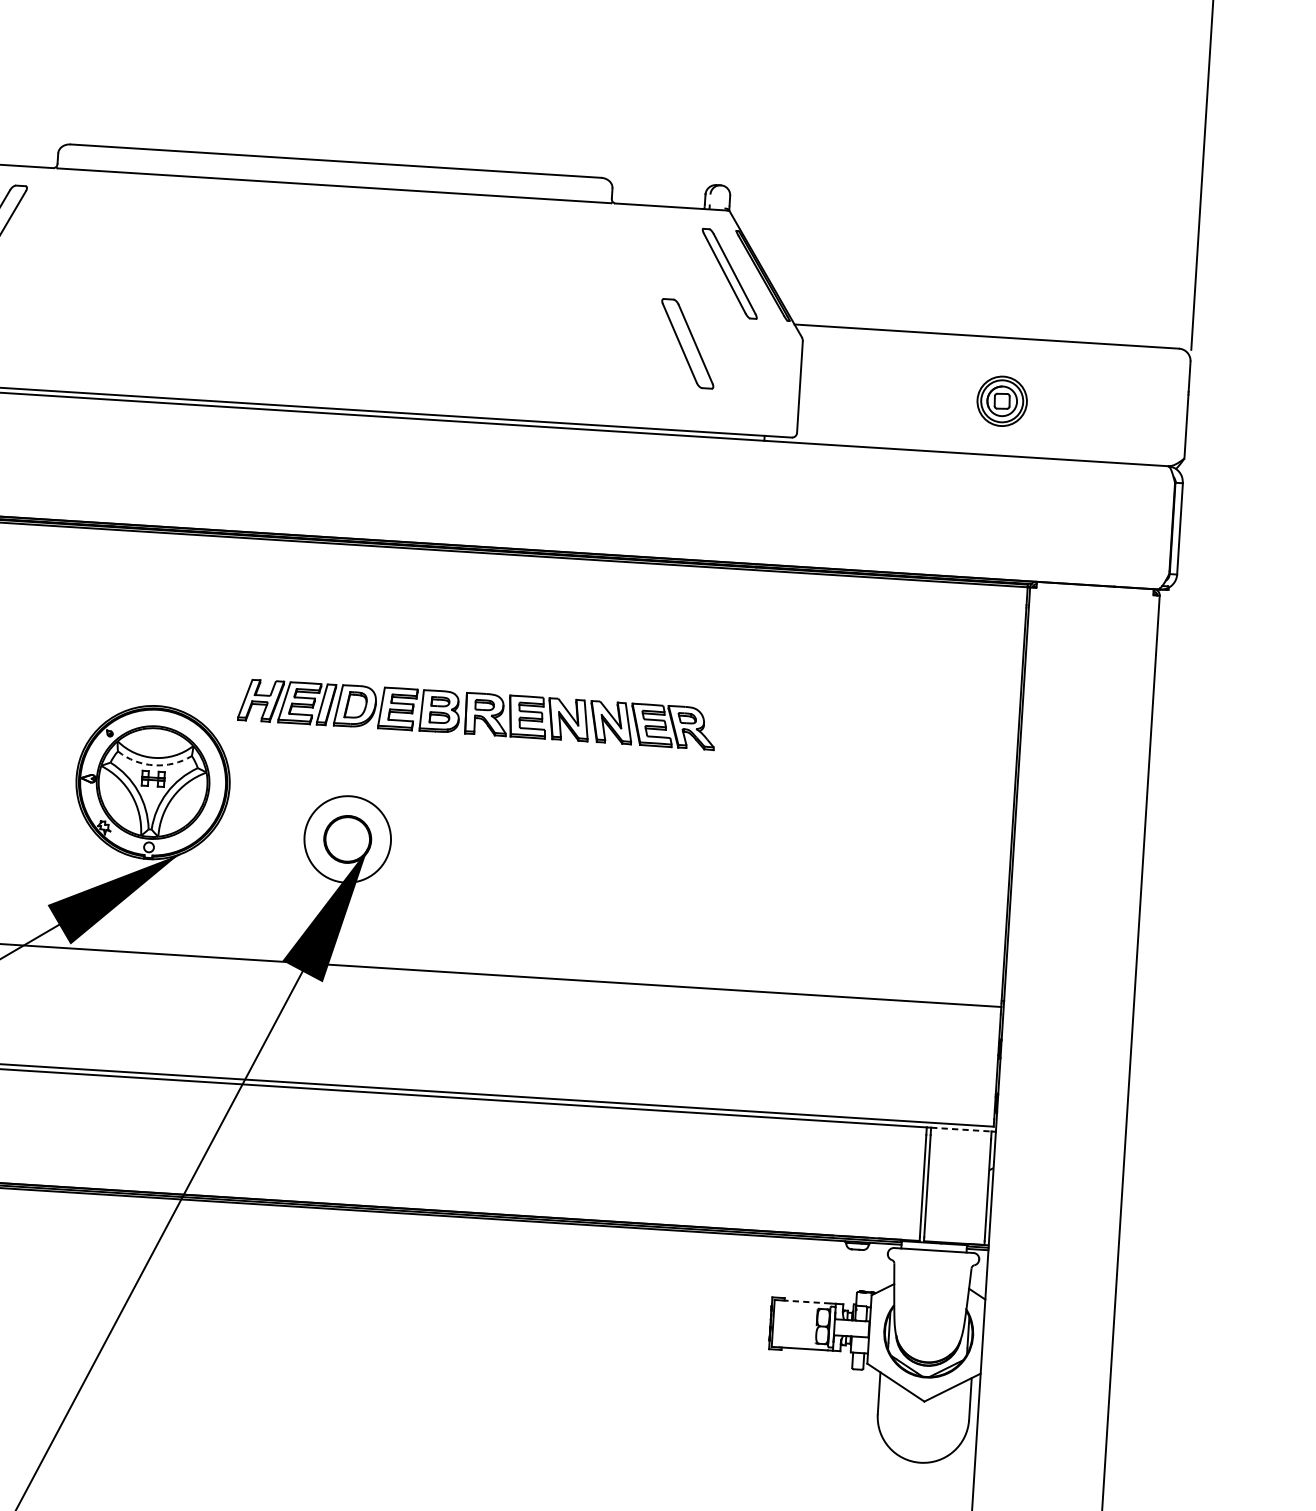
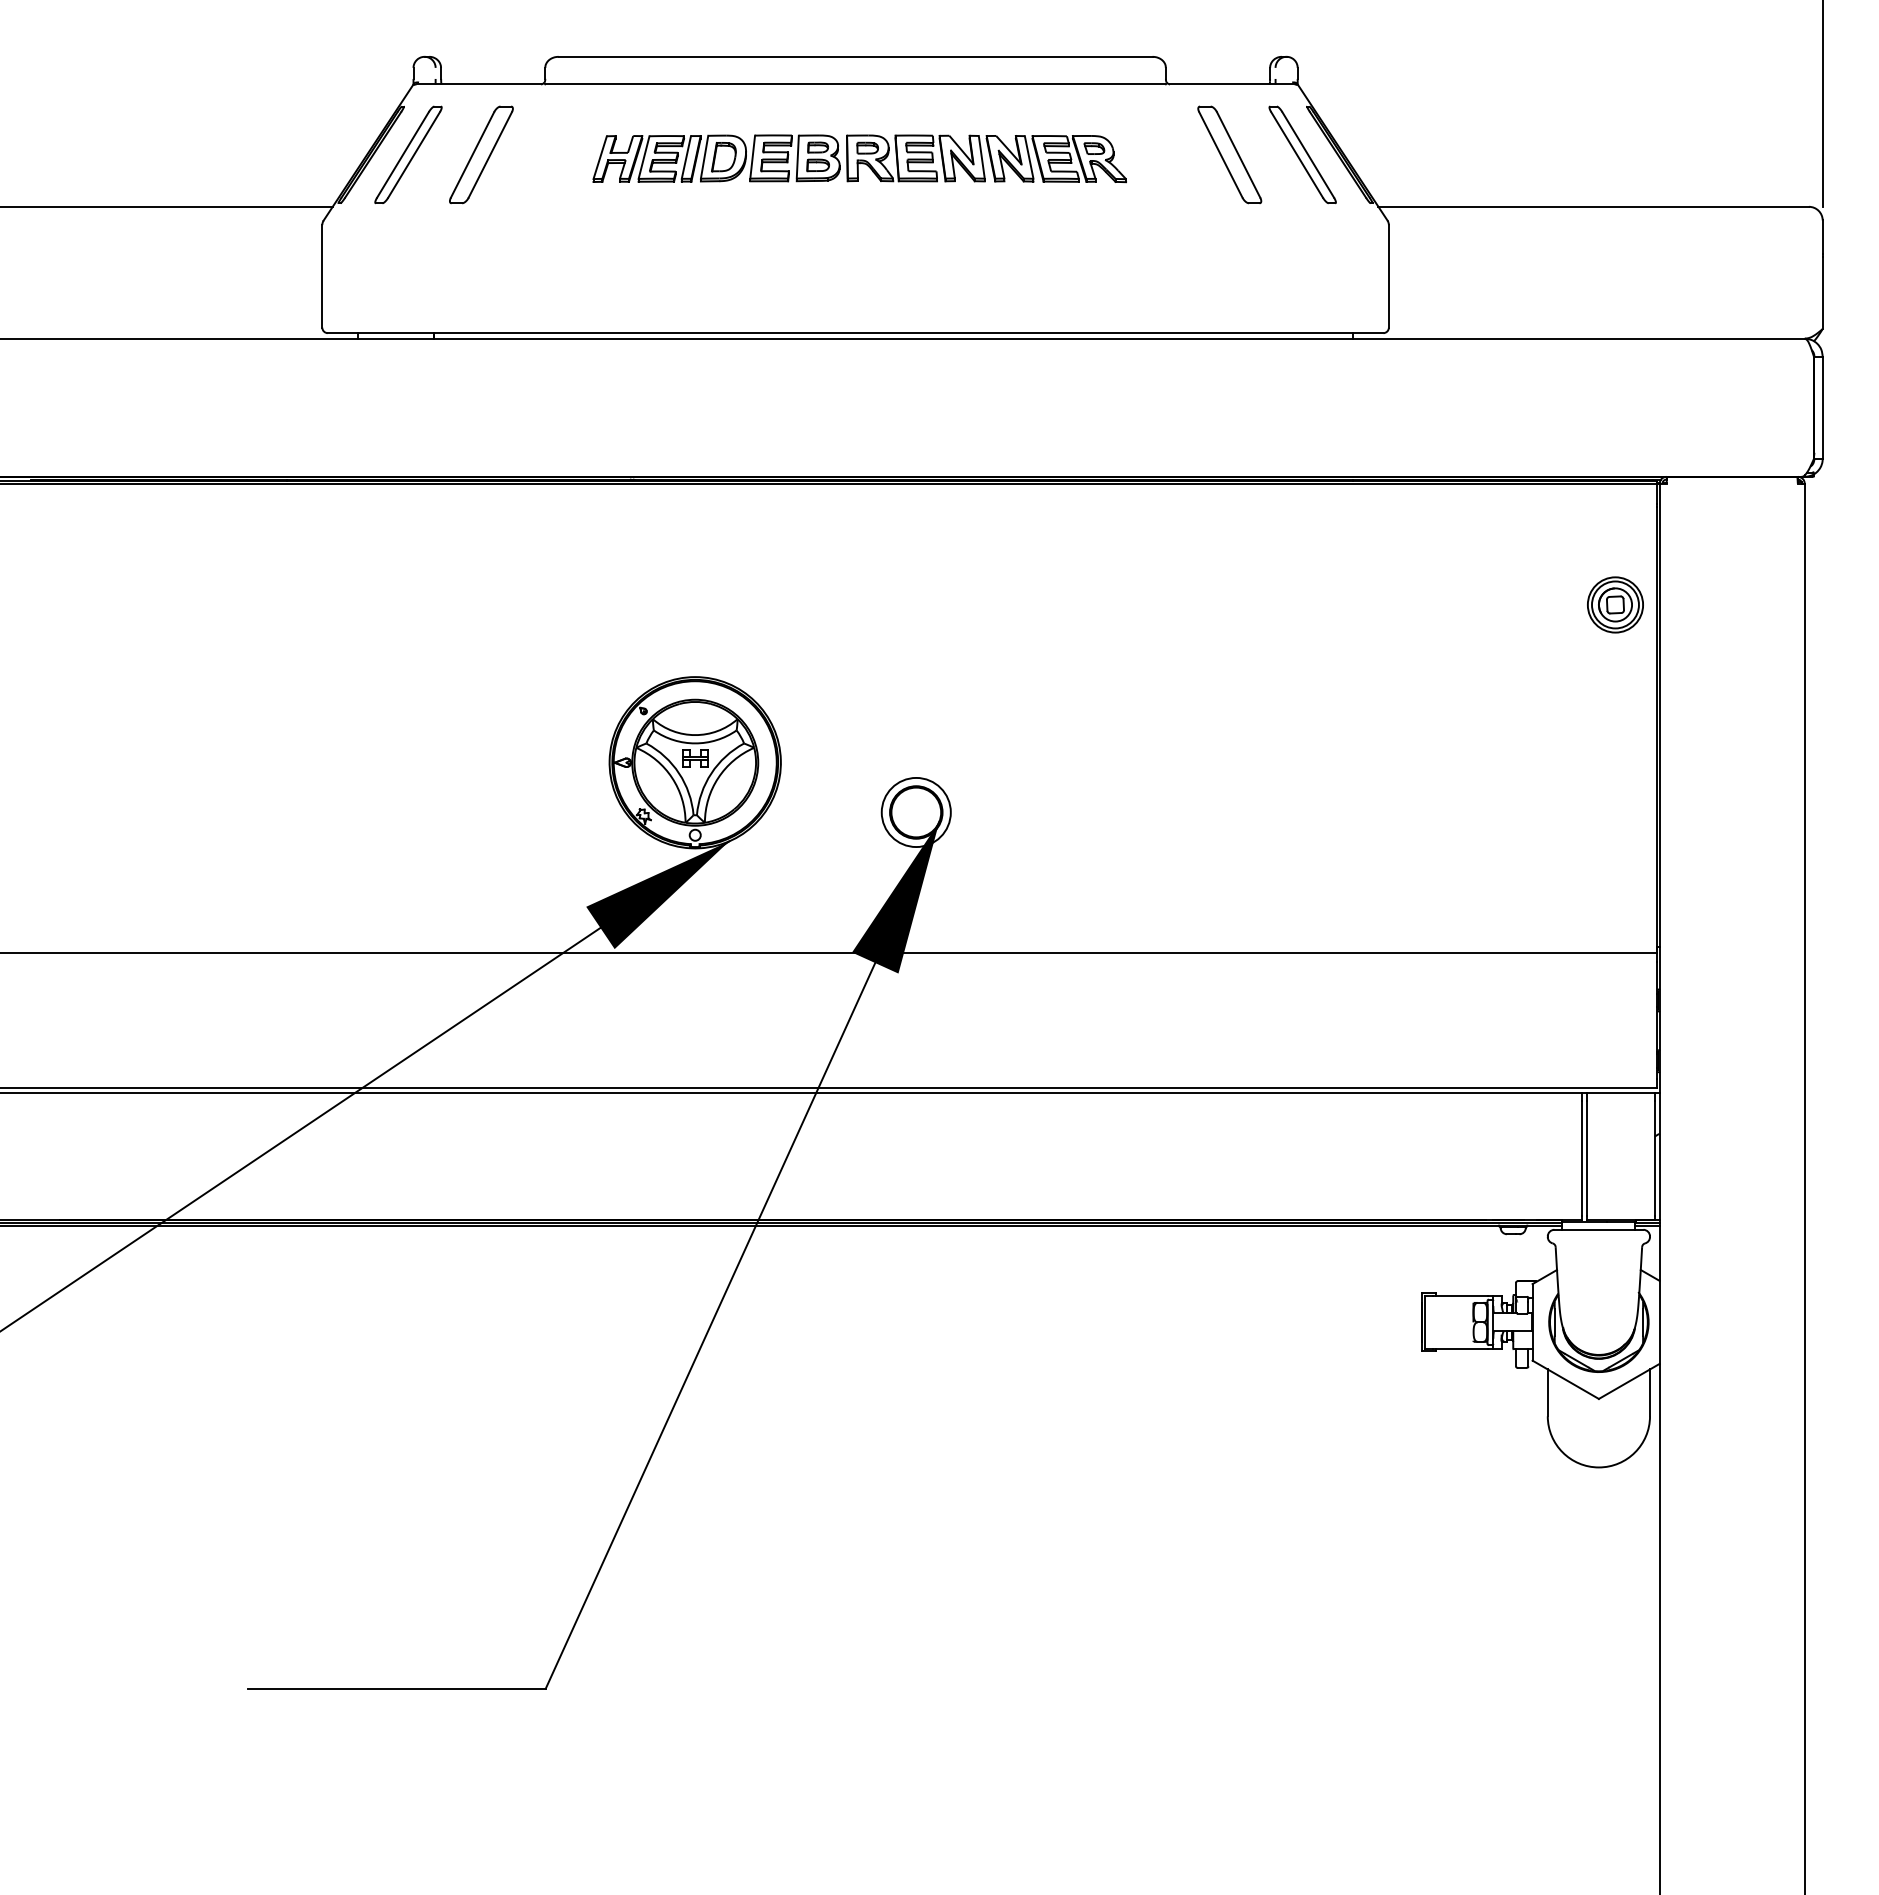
part: (687, 343) -> (1229, 154), moved
part: (1002, 400) -> (1615, 604), moved
part: (476, 713) -> (859, 158), moved
arc: (154, 765) -> (695, 743), dashed -> solid
circle: (347, 839) -> (915, 812), size x0.71
line: (961, 1130) -> (1621, 1093), dashed -> solid
line: (806, 1302) -> (1460, 1296), dashed -> solid

